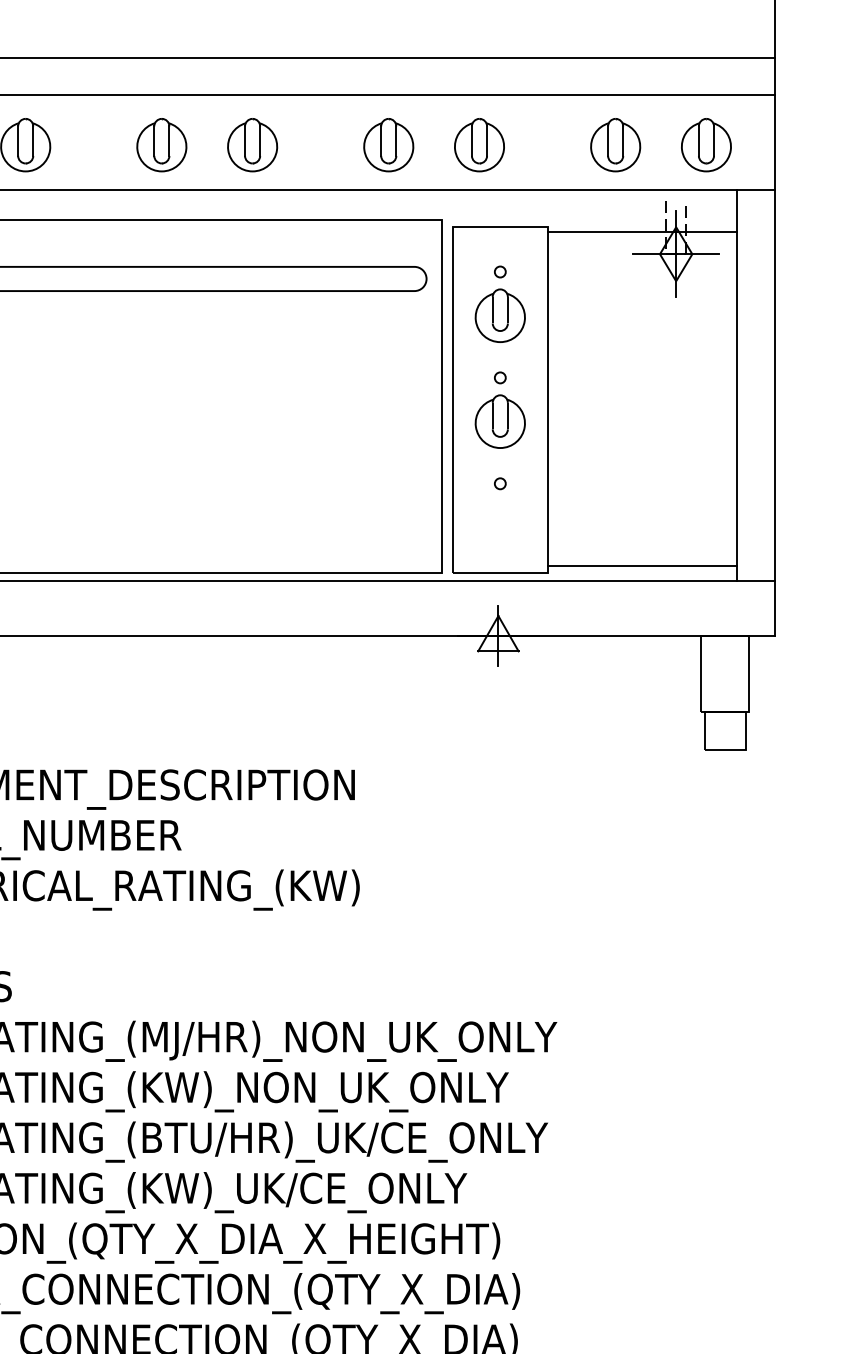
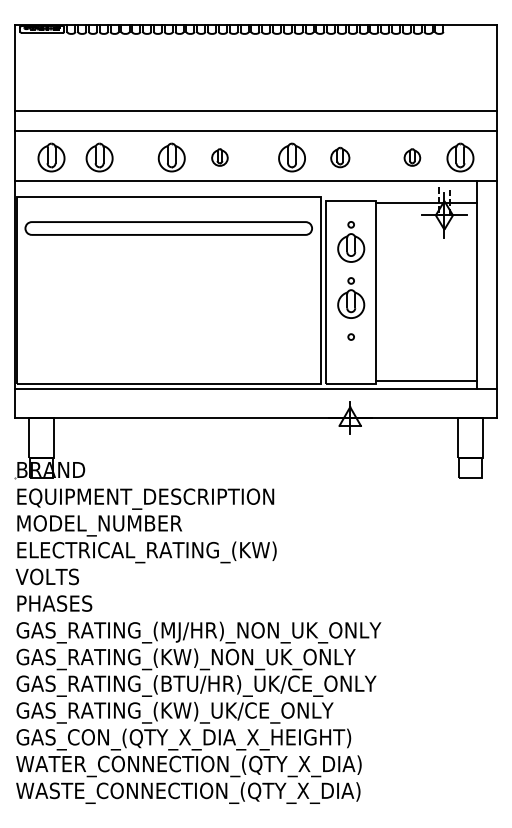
part: (251, 145) -> (219, 157), size x0.6
part: (480, 145) -> (340, 157), size x0.7
part: (615, 145) -> (412, 157), size x0.6

